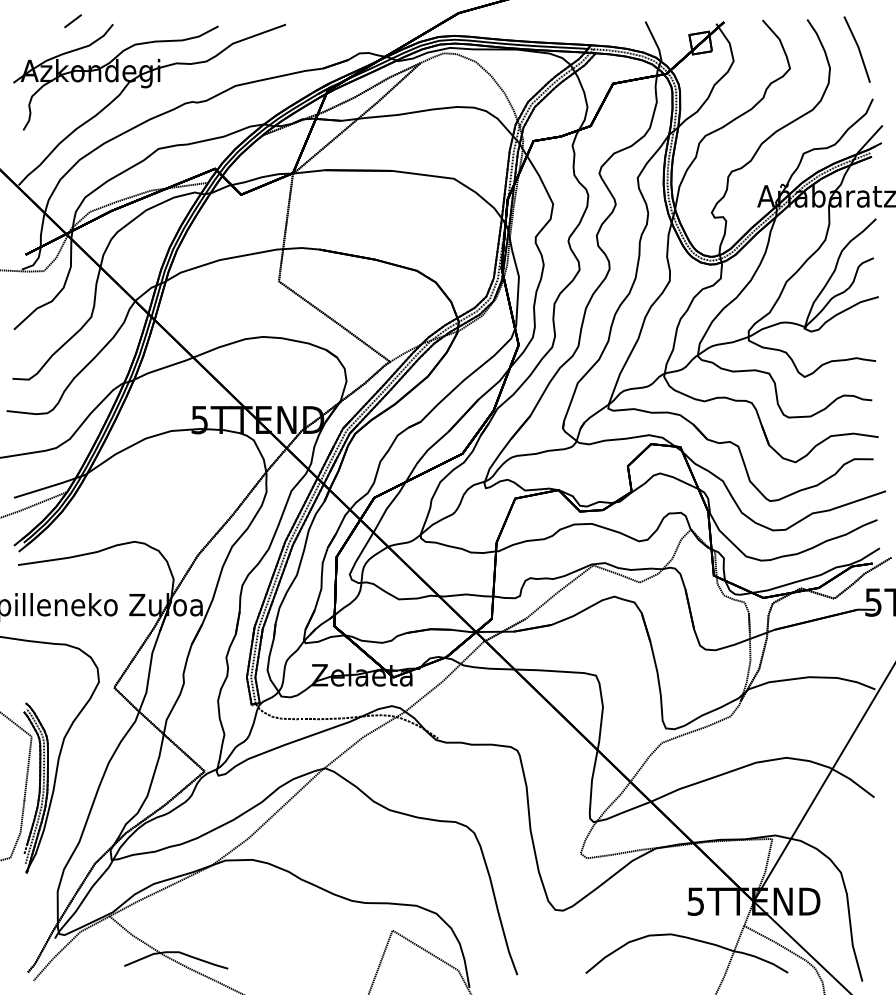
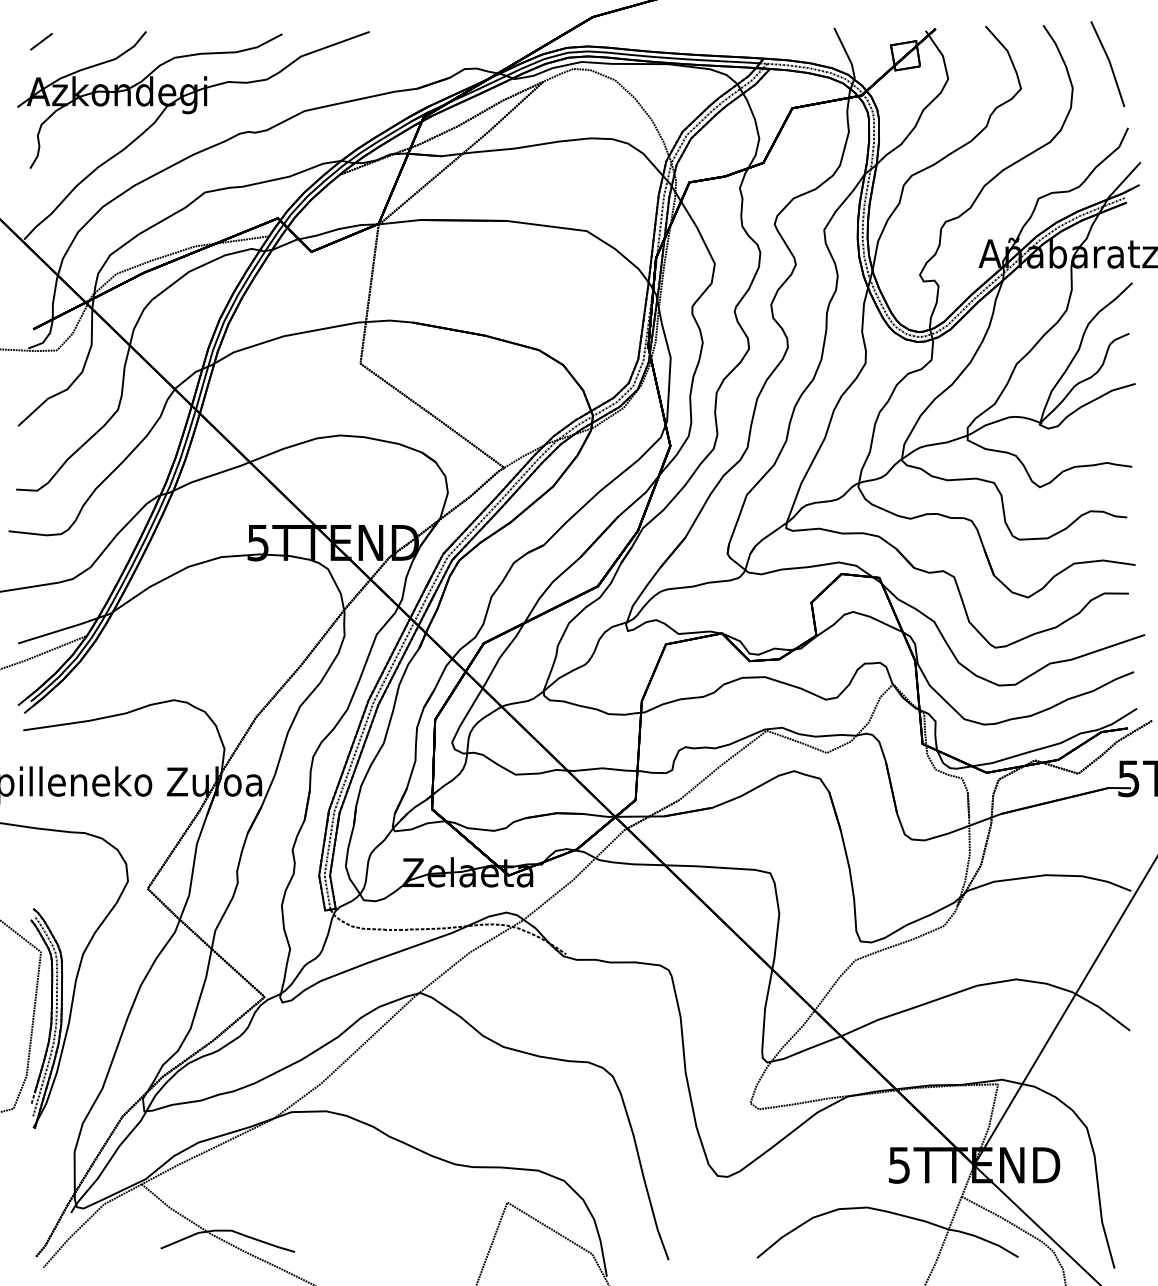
line: (72, 21) -> (40, 42), moved

